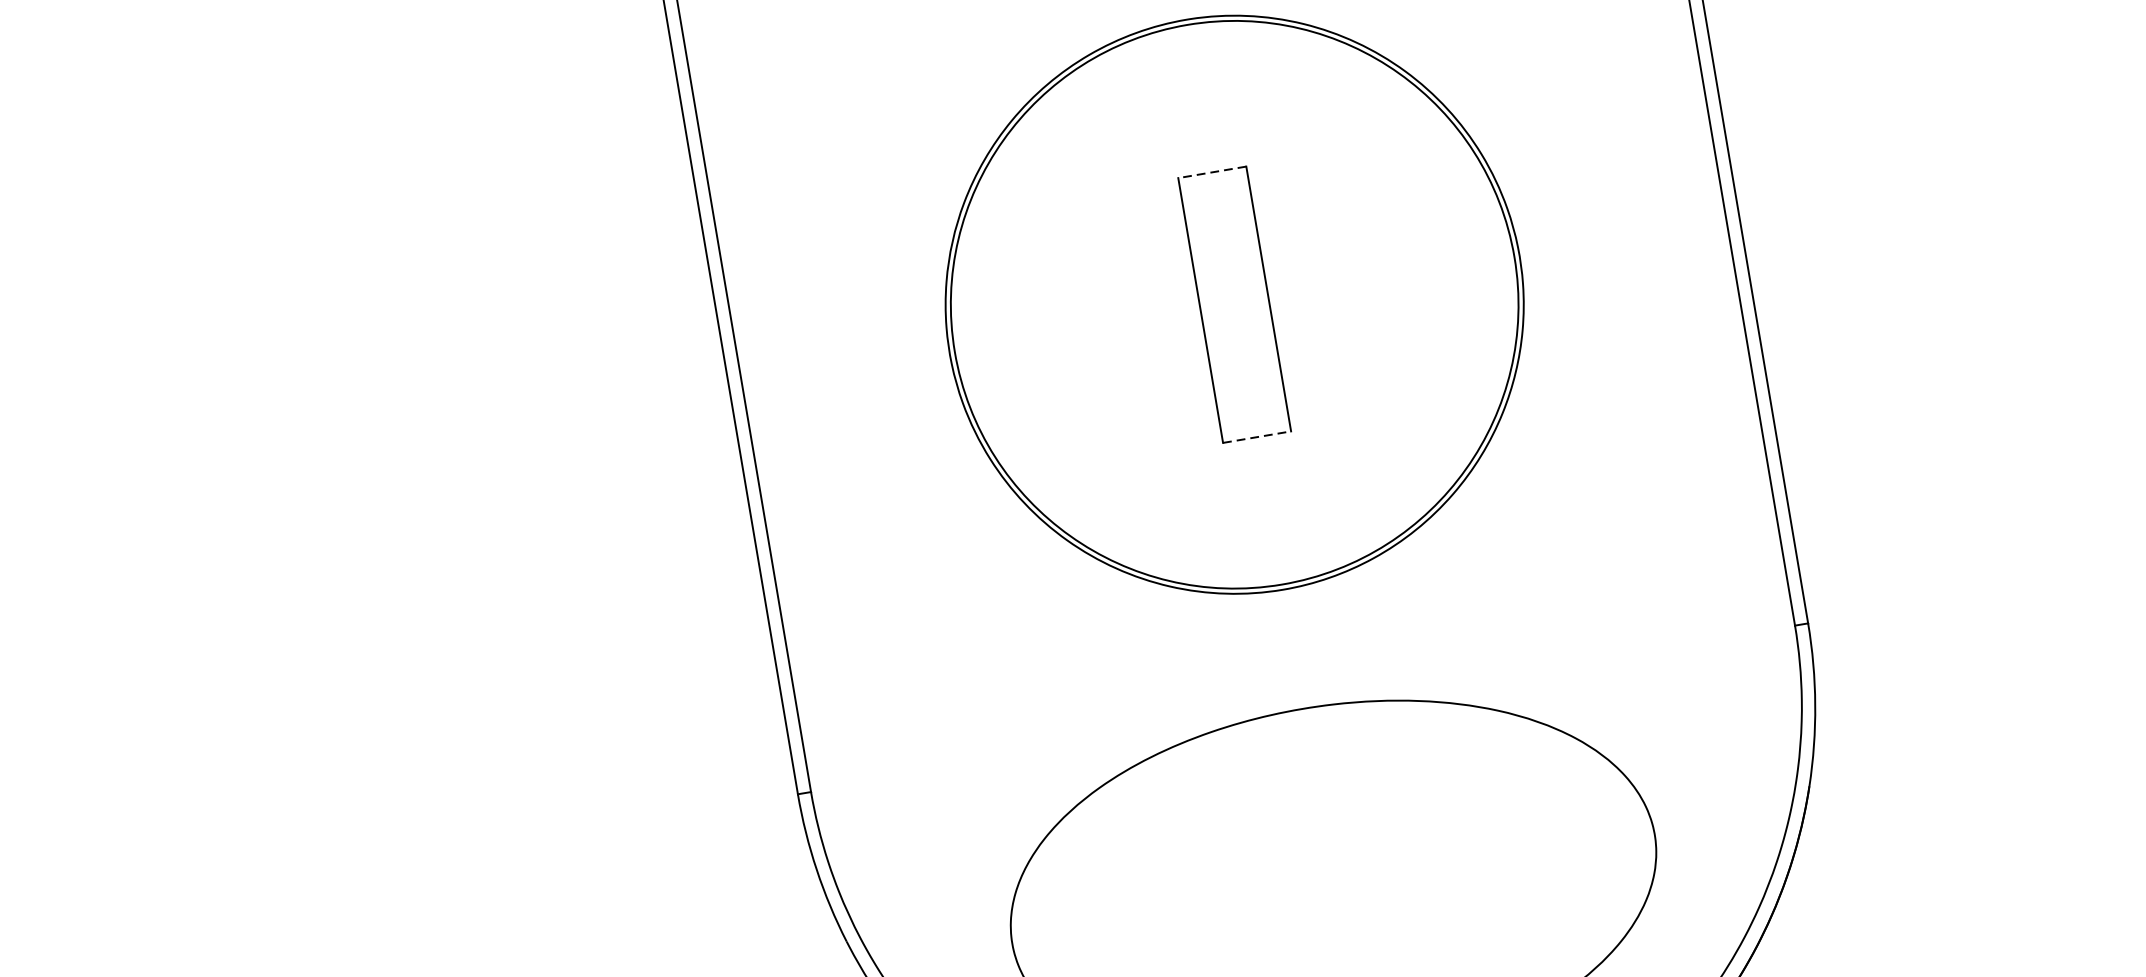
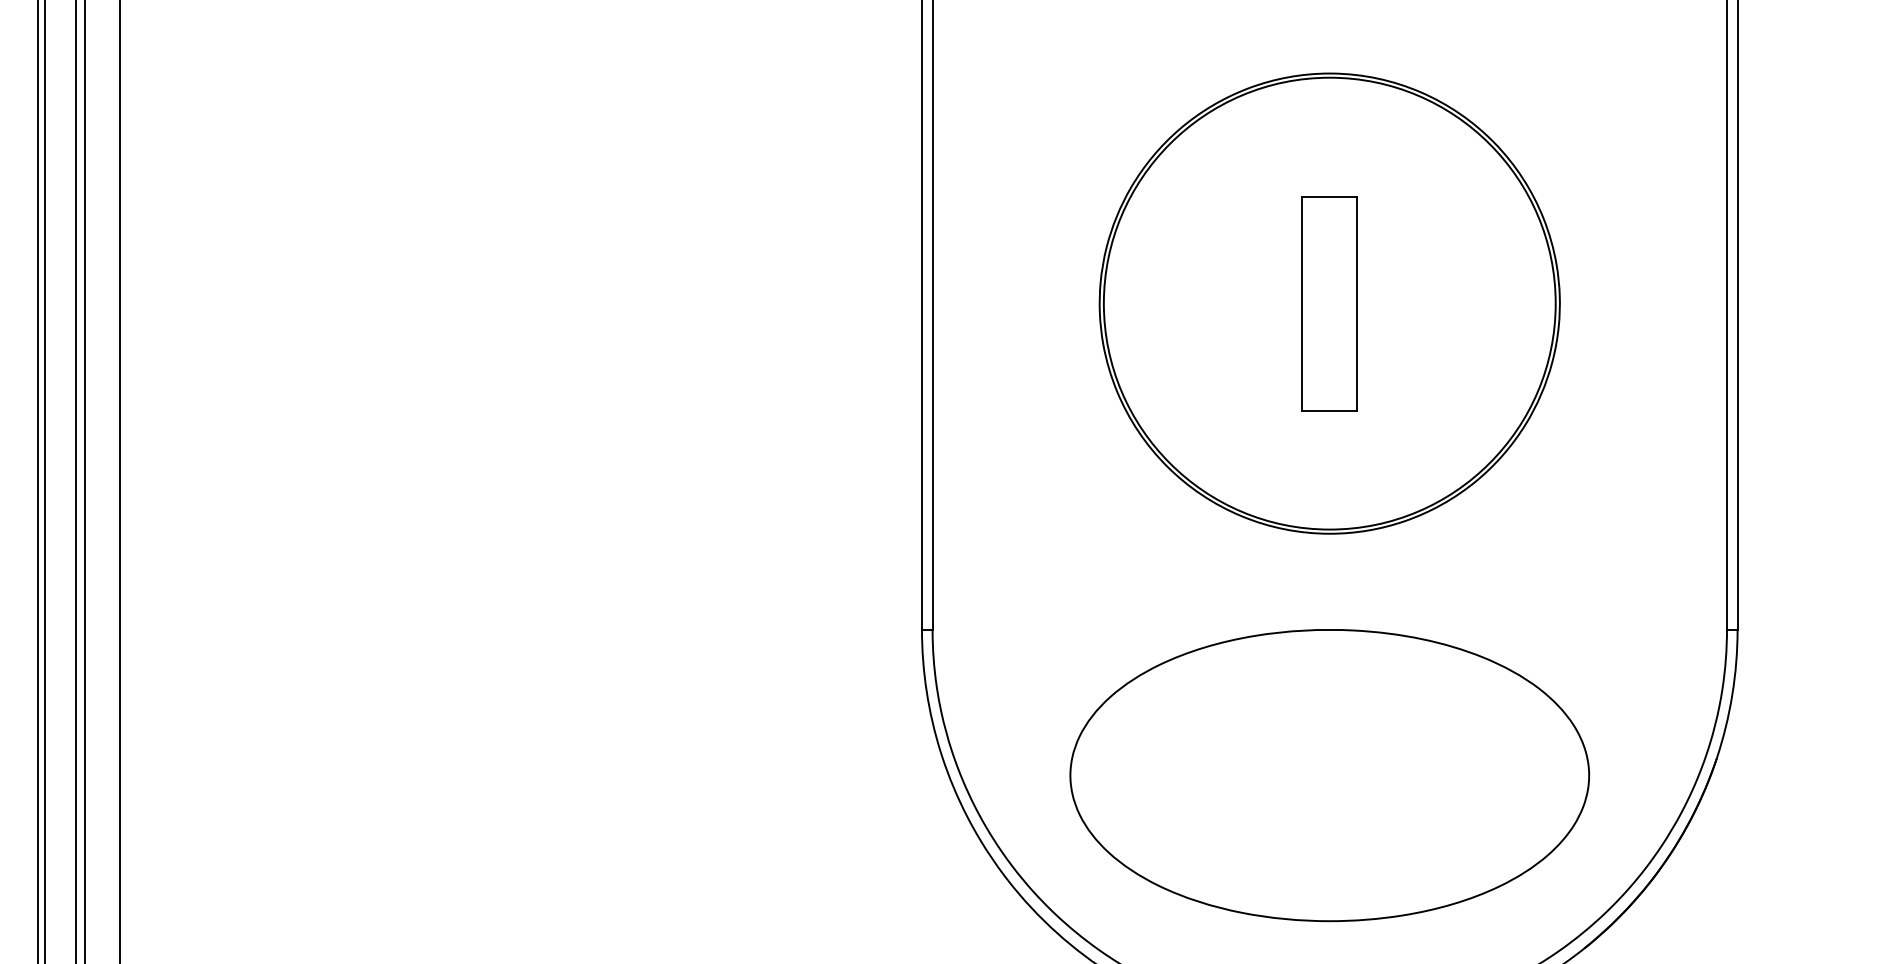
line: (1211, 172) -> (1329, 196), dashed -> solid
line: (1257, 436) -> (1330, 410), dashed -> solid

